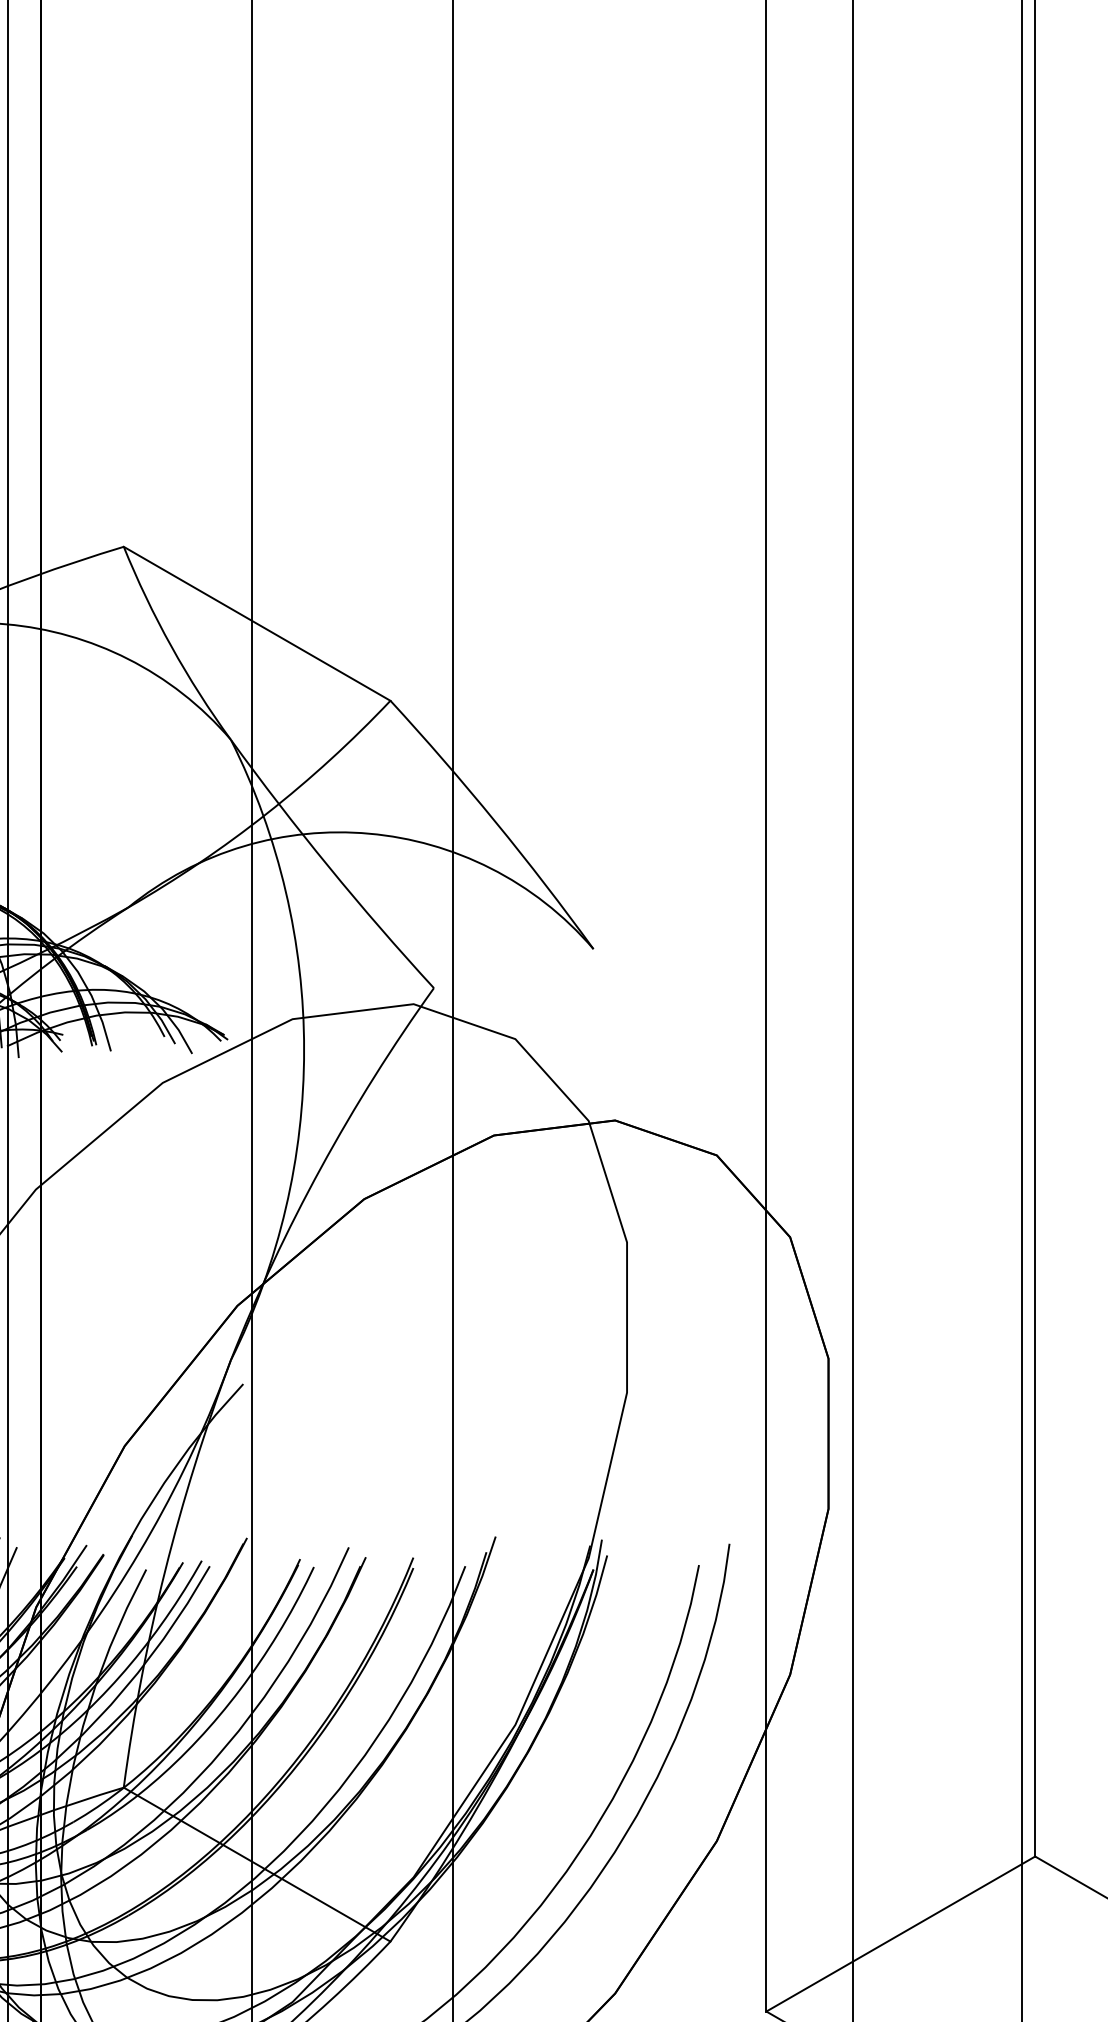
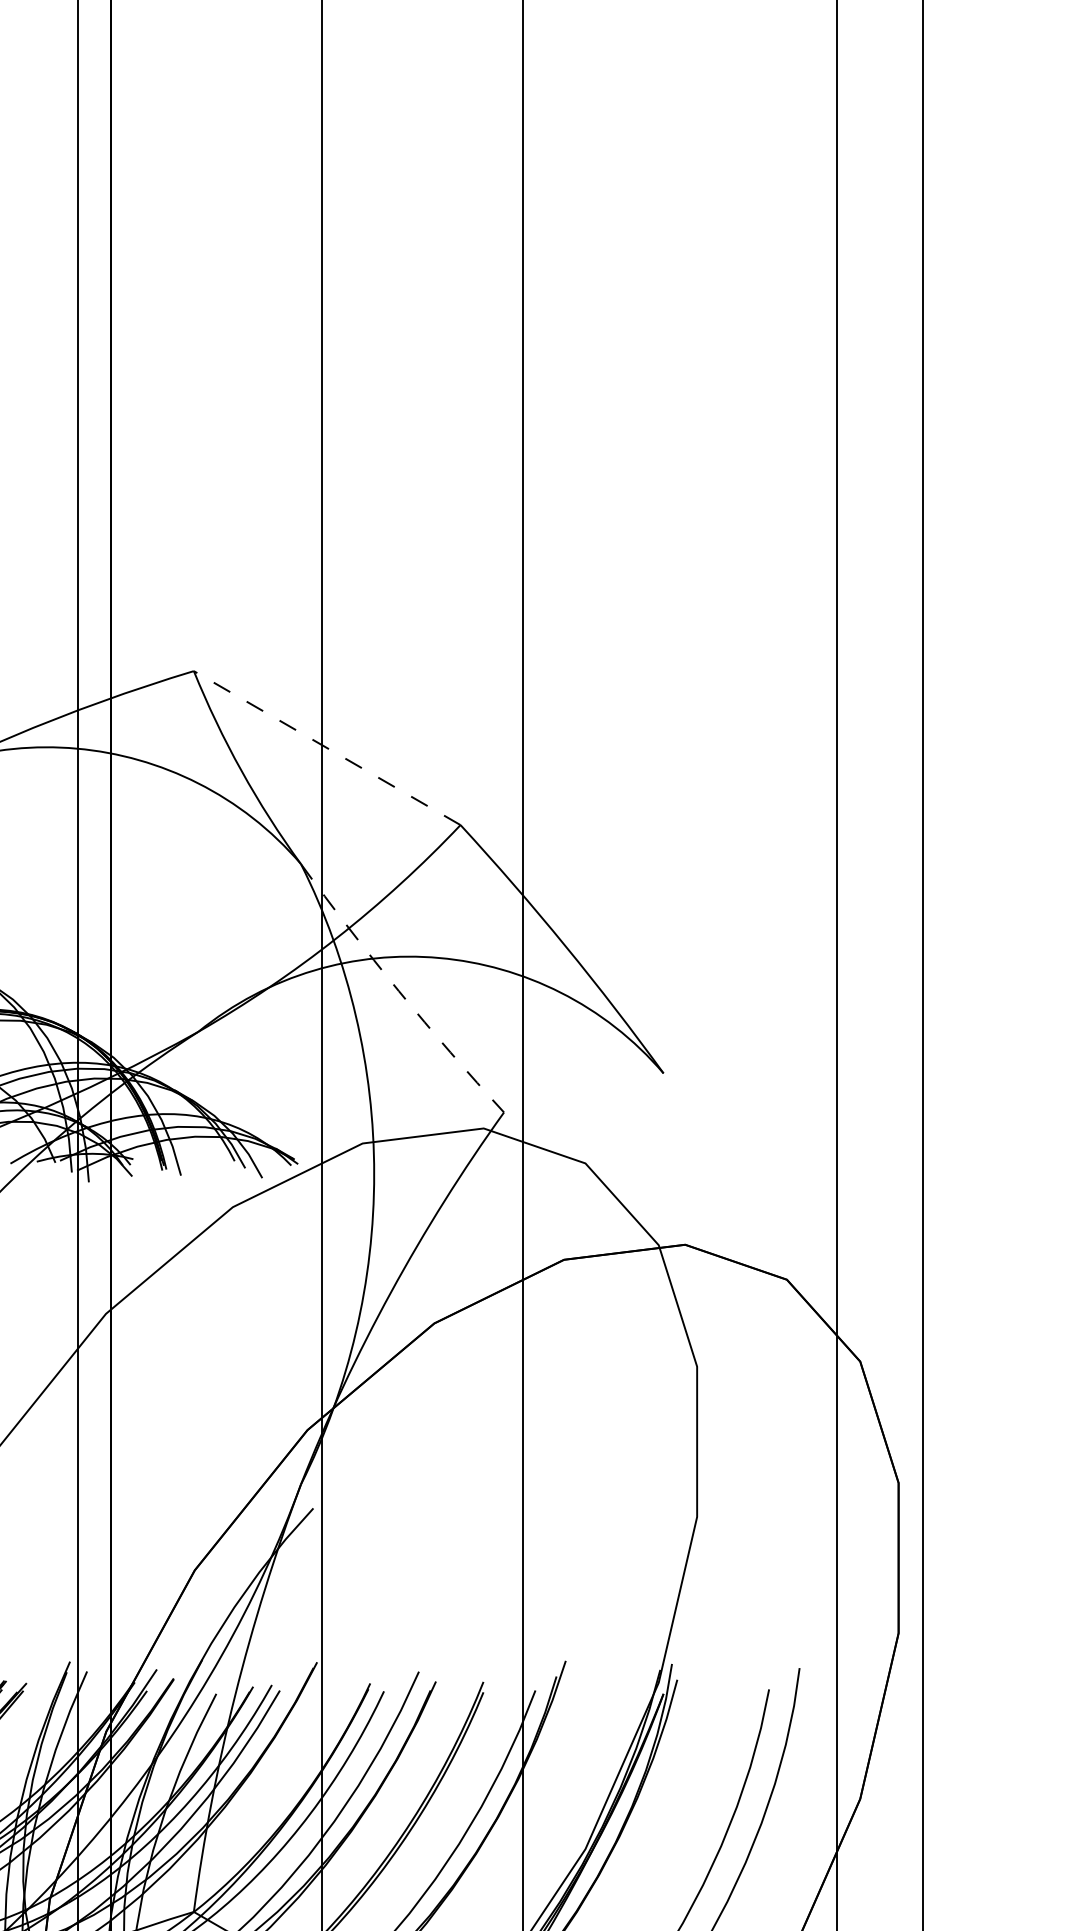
line: (257, 623) -> (327, 747), solid -> dashed
arc: (328, 866) -> (398, 990), solid -> dashed

